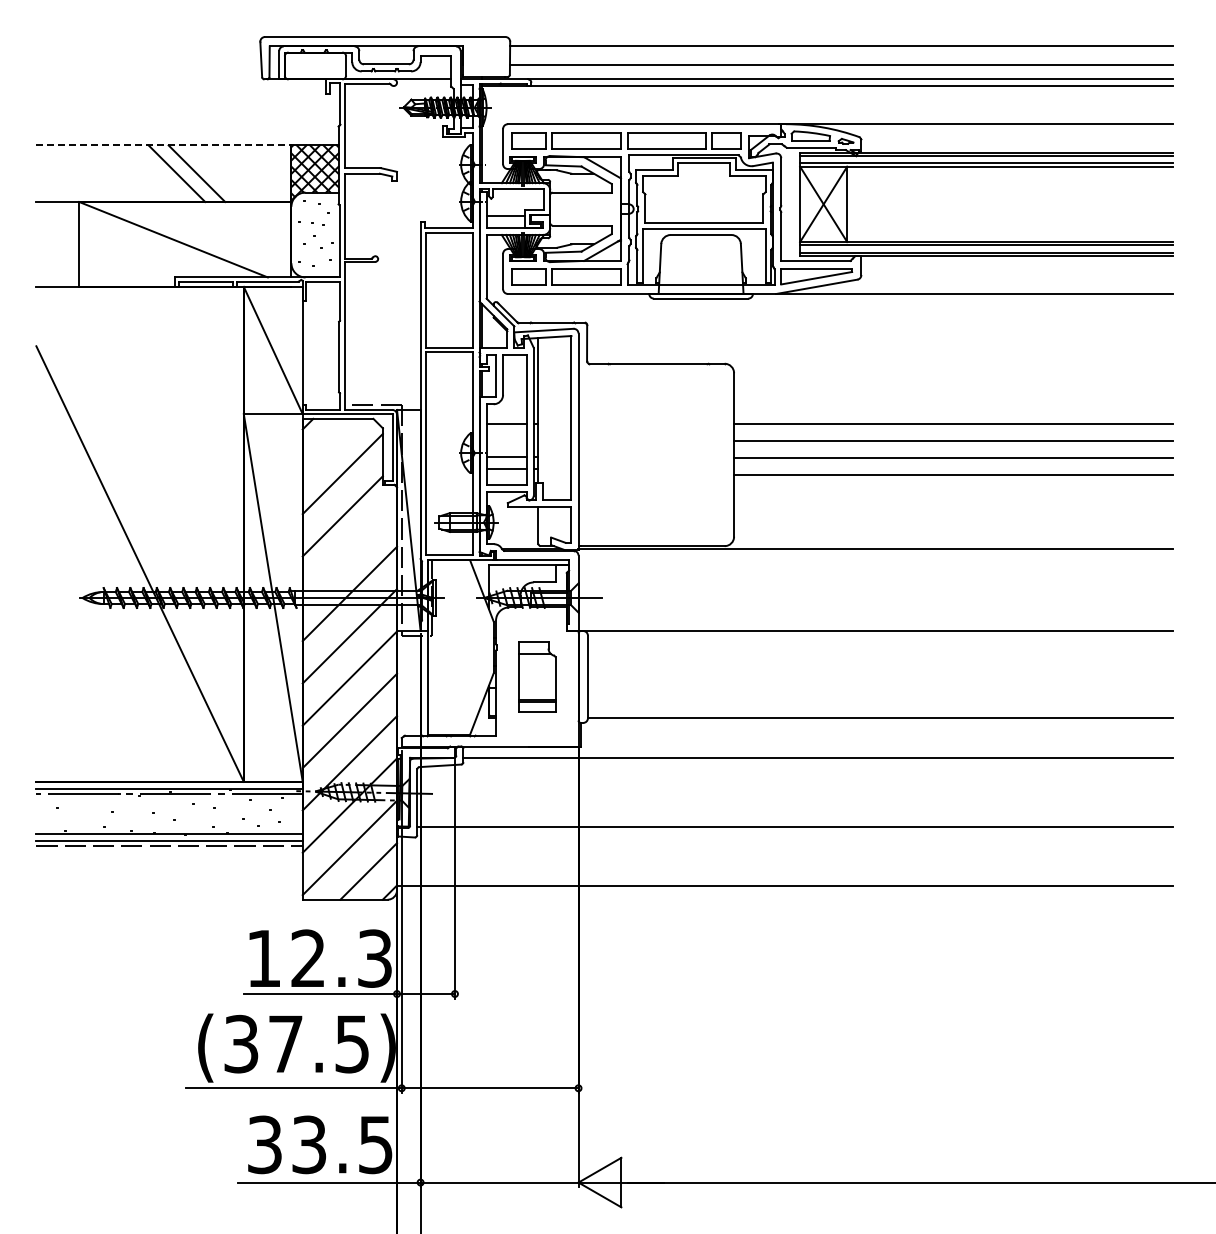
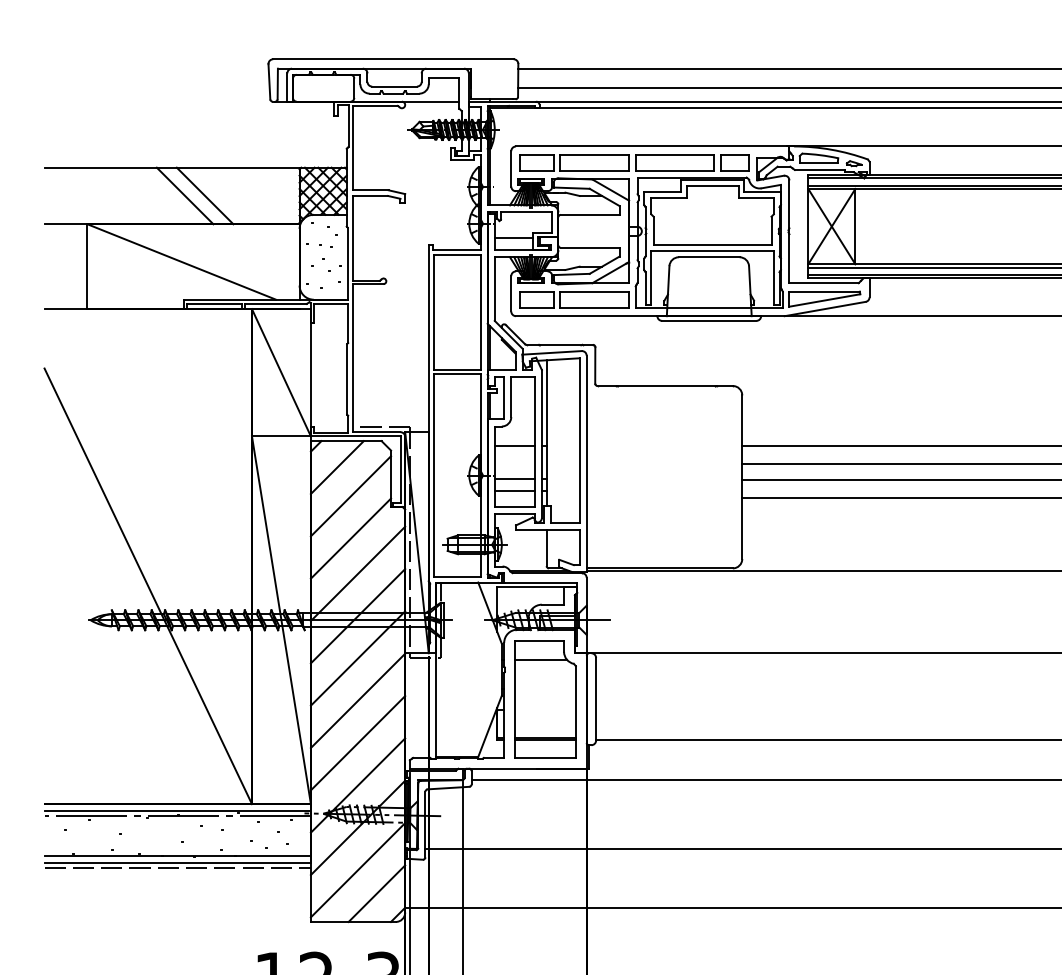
line: (163, 145) -> (171, 167), dashed -> solid
line: (328, 444) -> (336, 466), added
line: (349, 551) -> (357, 573), added
part: (537, 676) -> (545, 698), size x1.67

